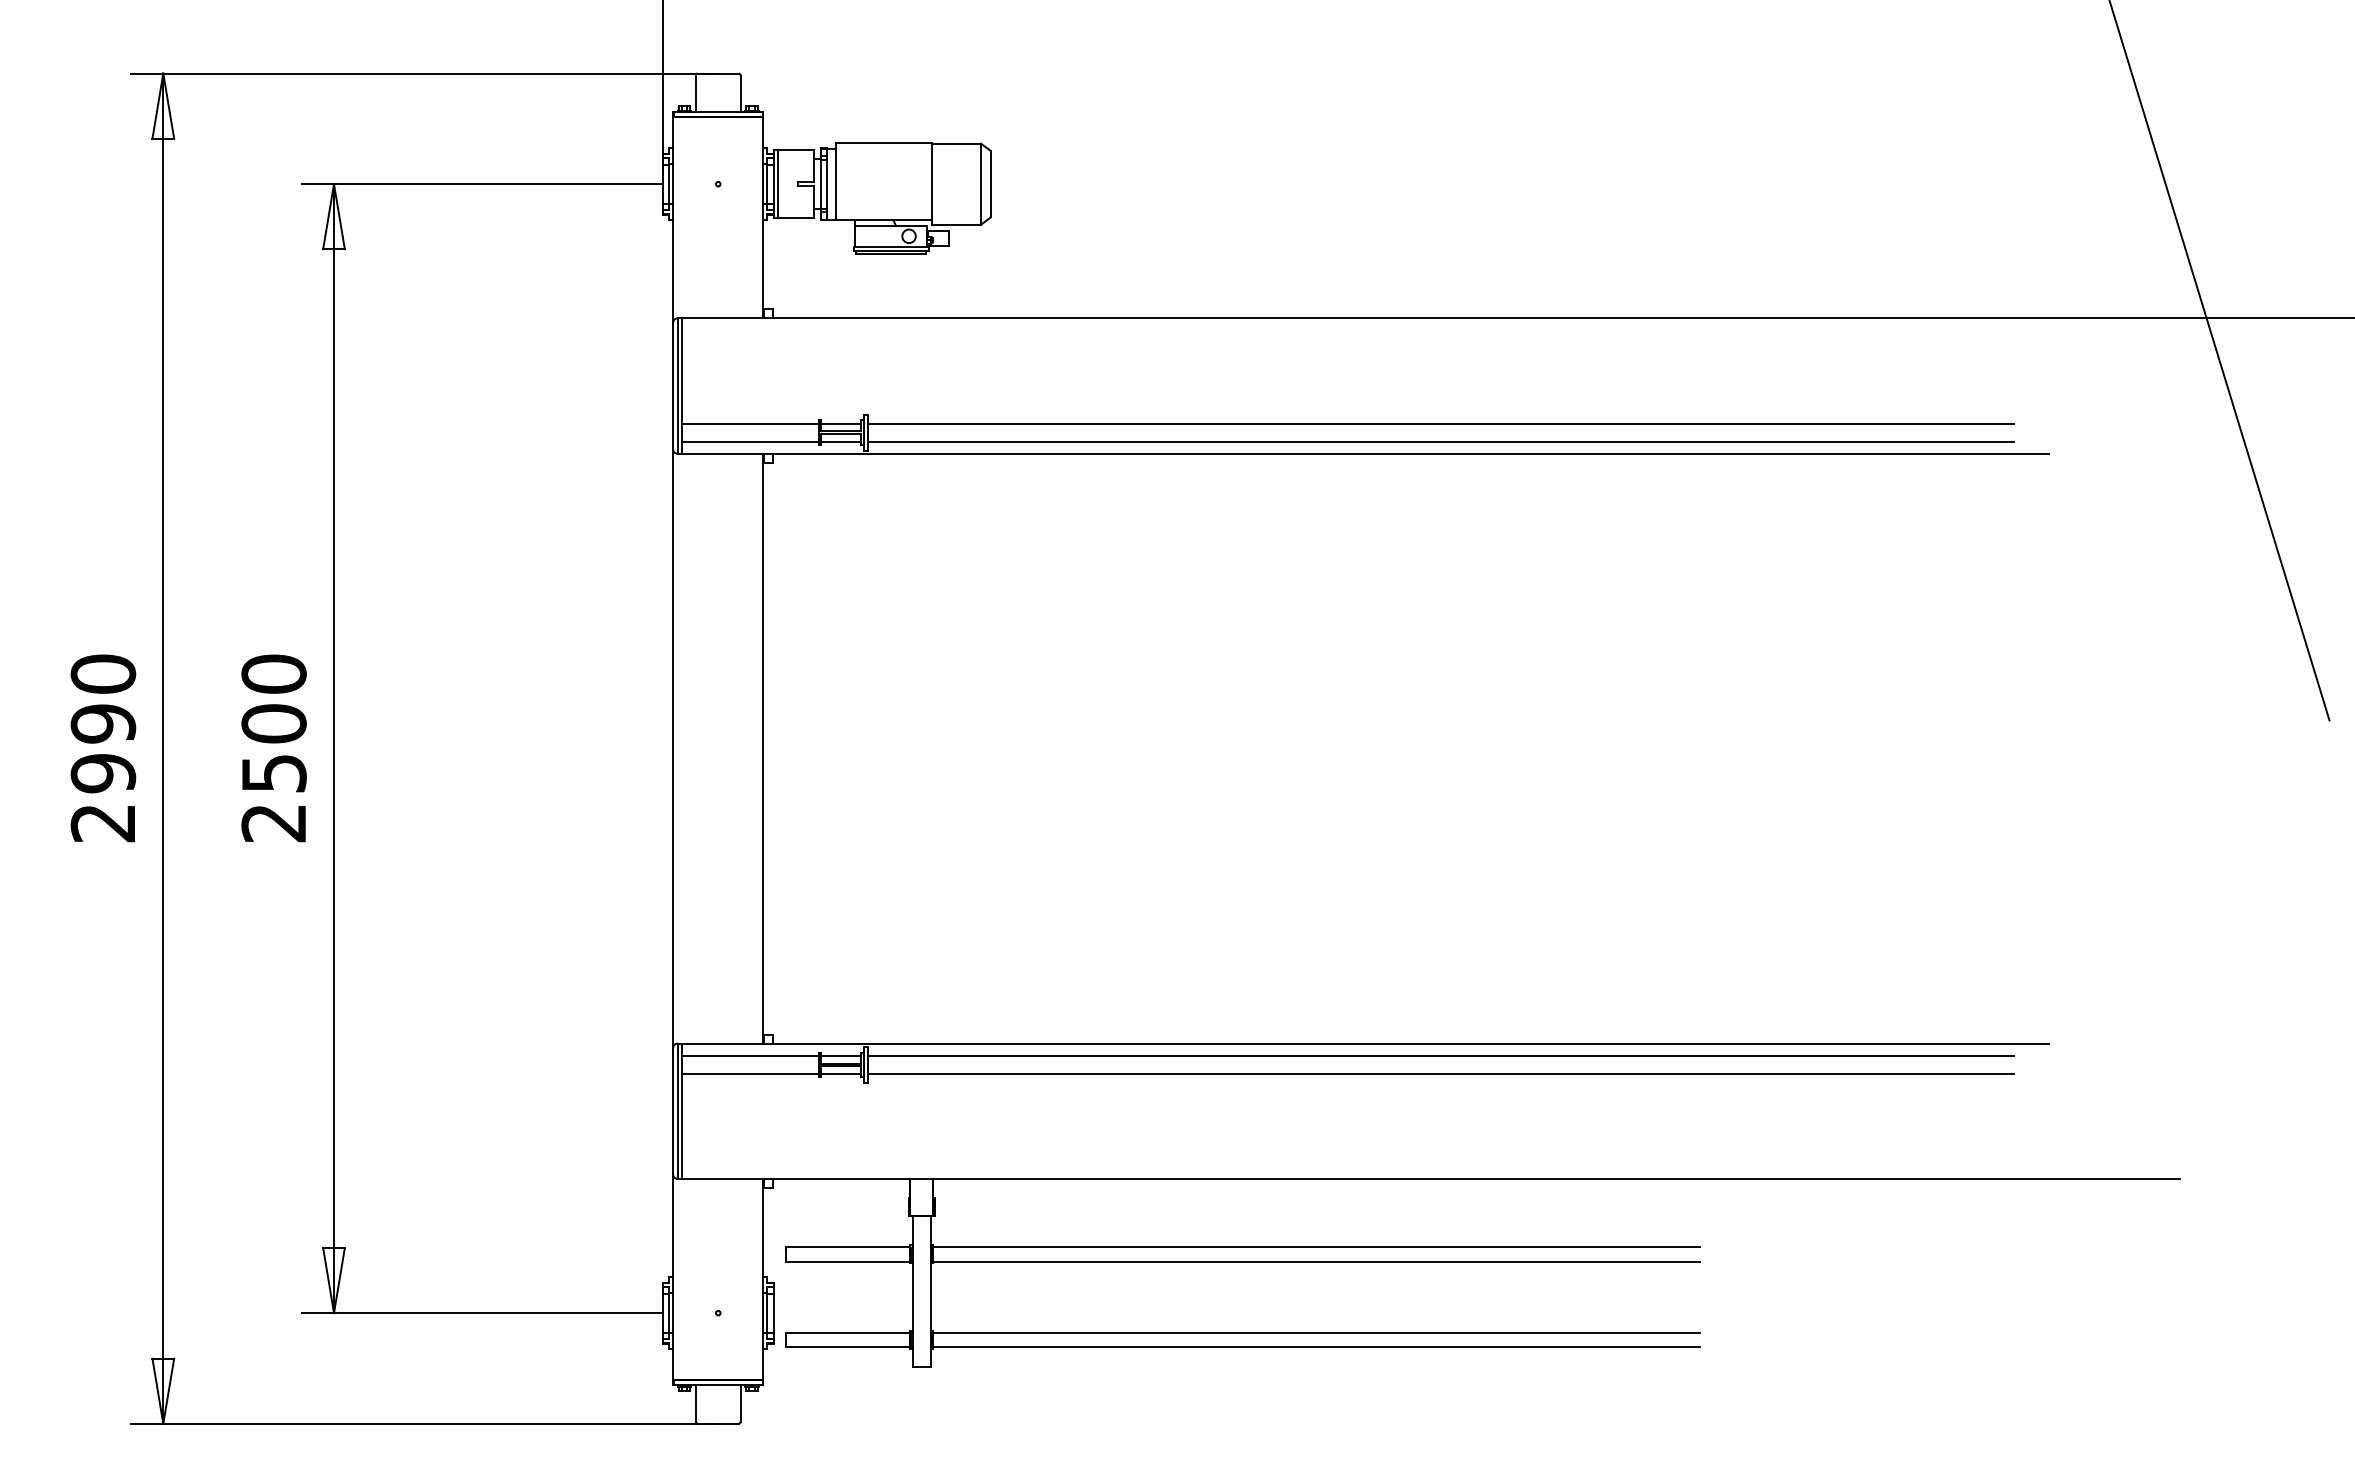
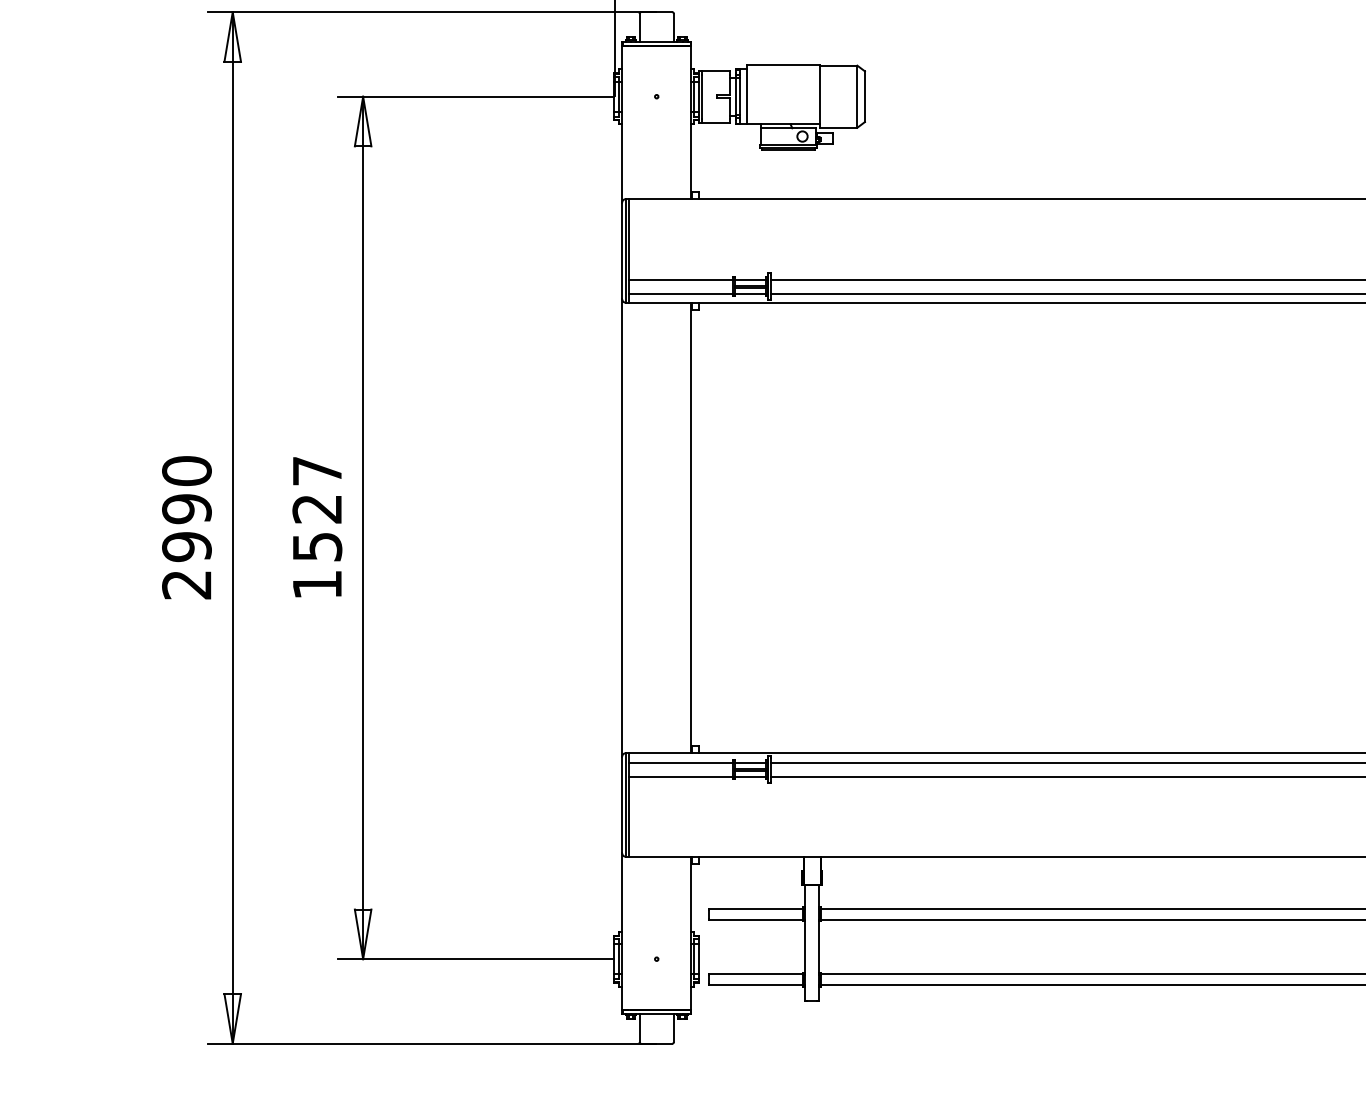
text: (273, 748) -> (316, 527), 2500 -> 1527

